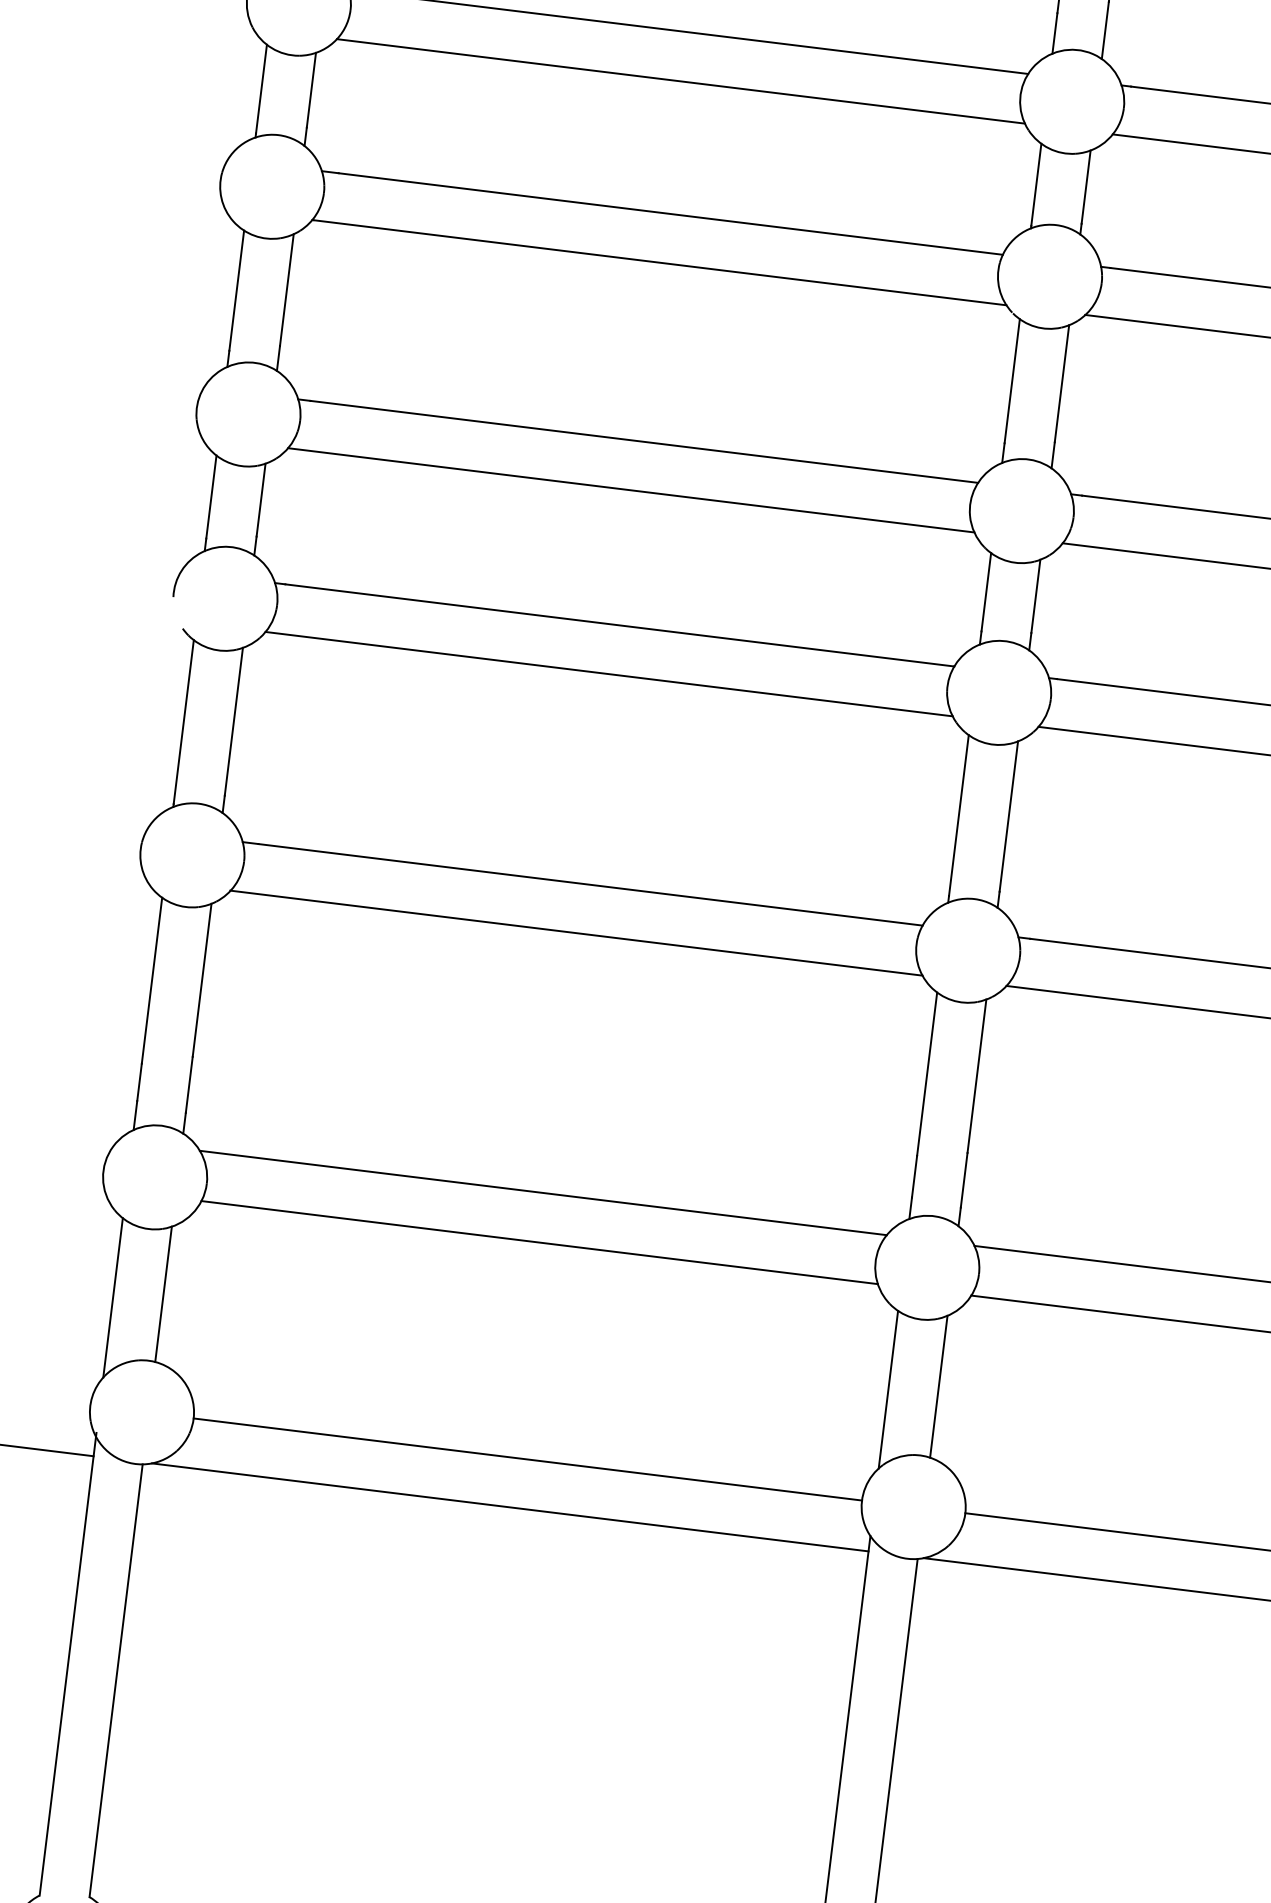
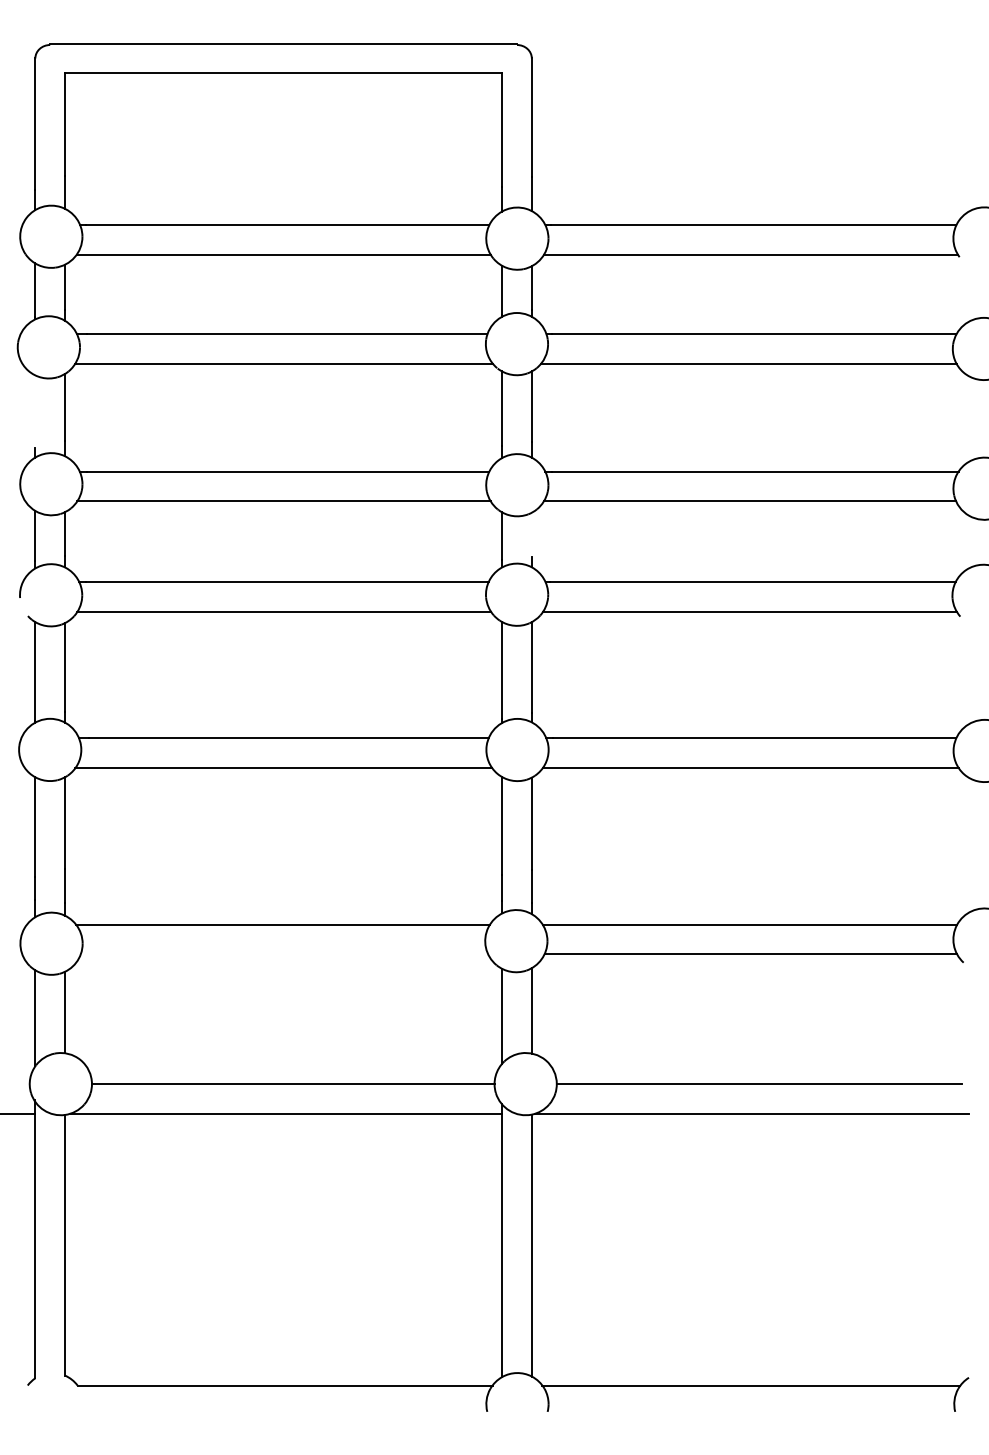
line: (236, 290) -> (35, 411), removed
line: (1035, 595) -> (531, 534), removed
line: (539, 1242) -> (284, 954), removed

